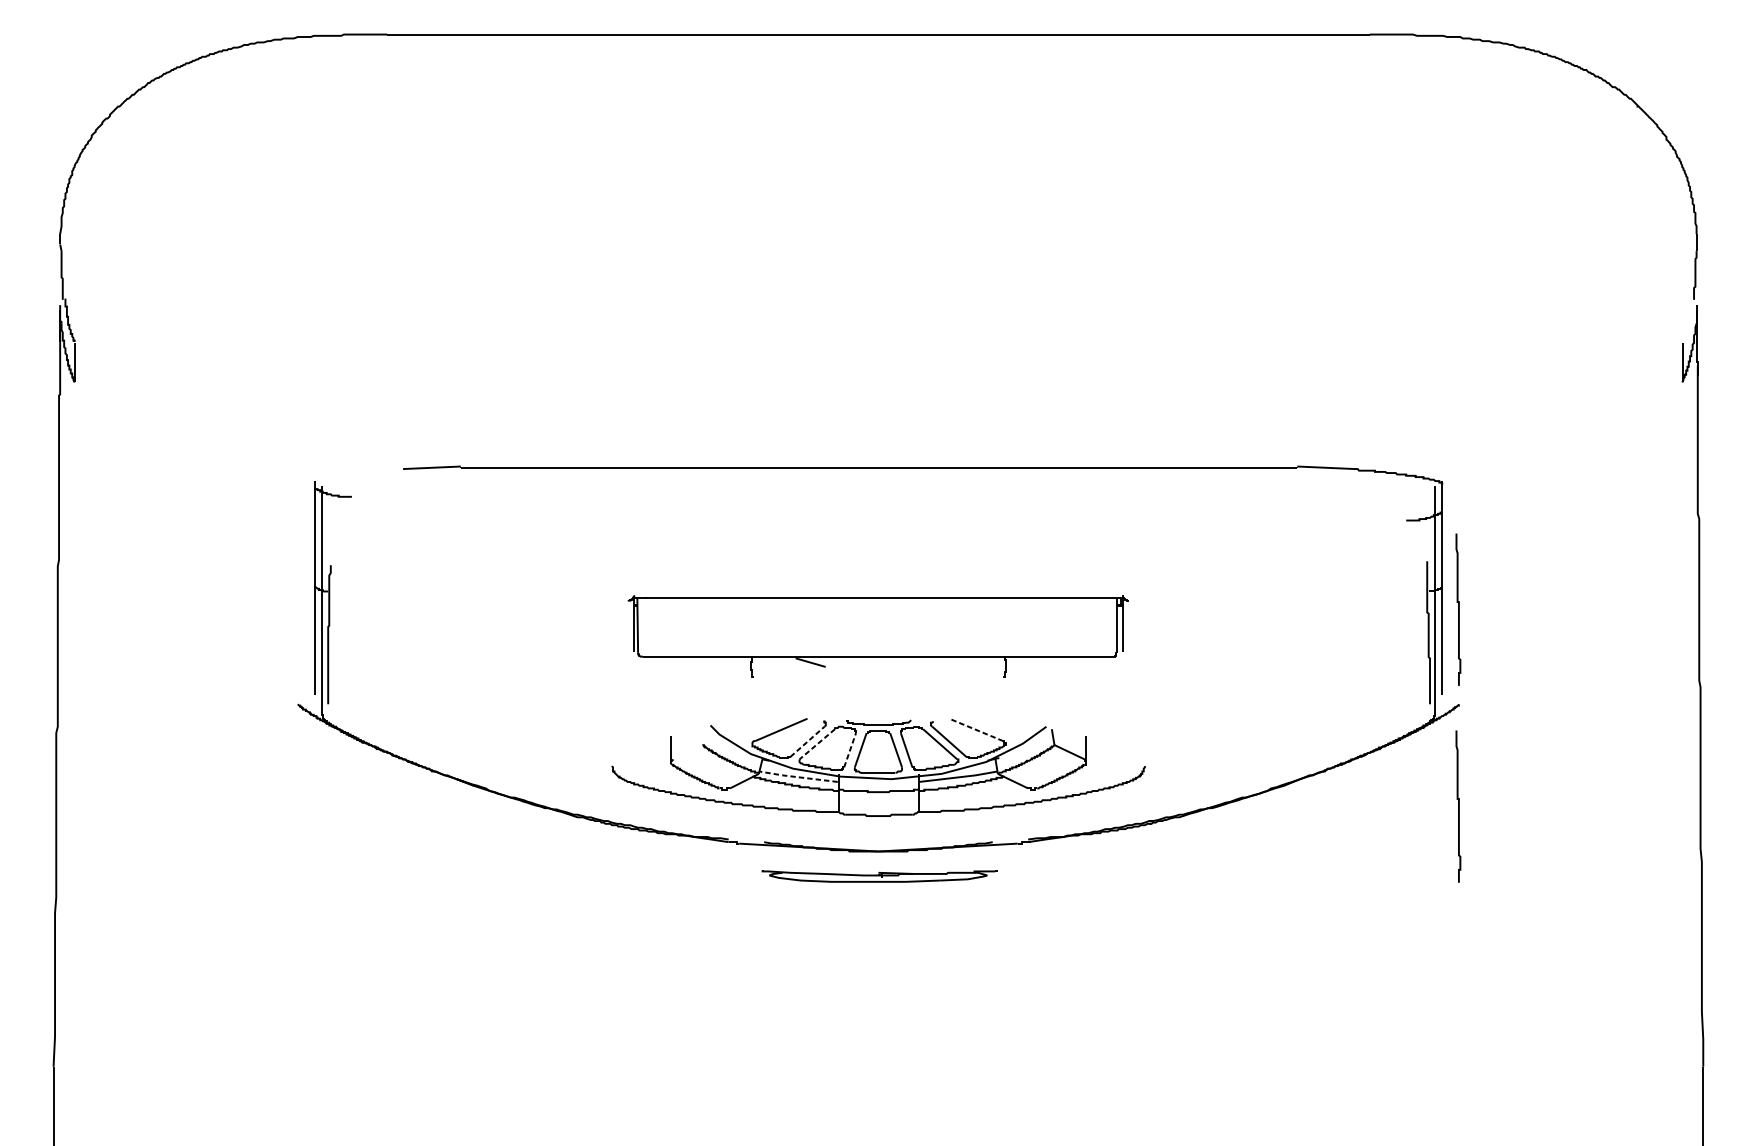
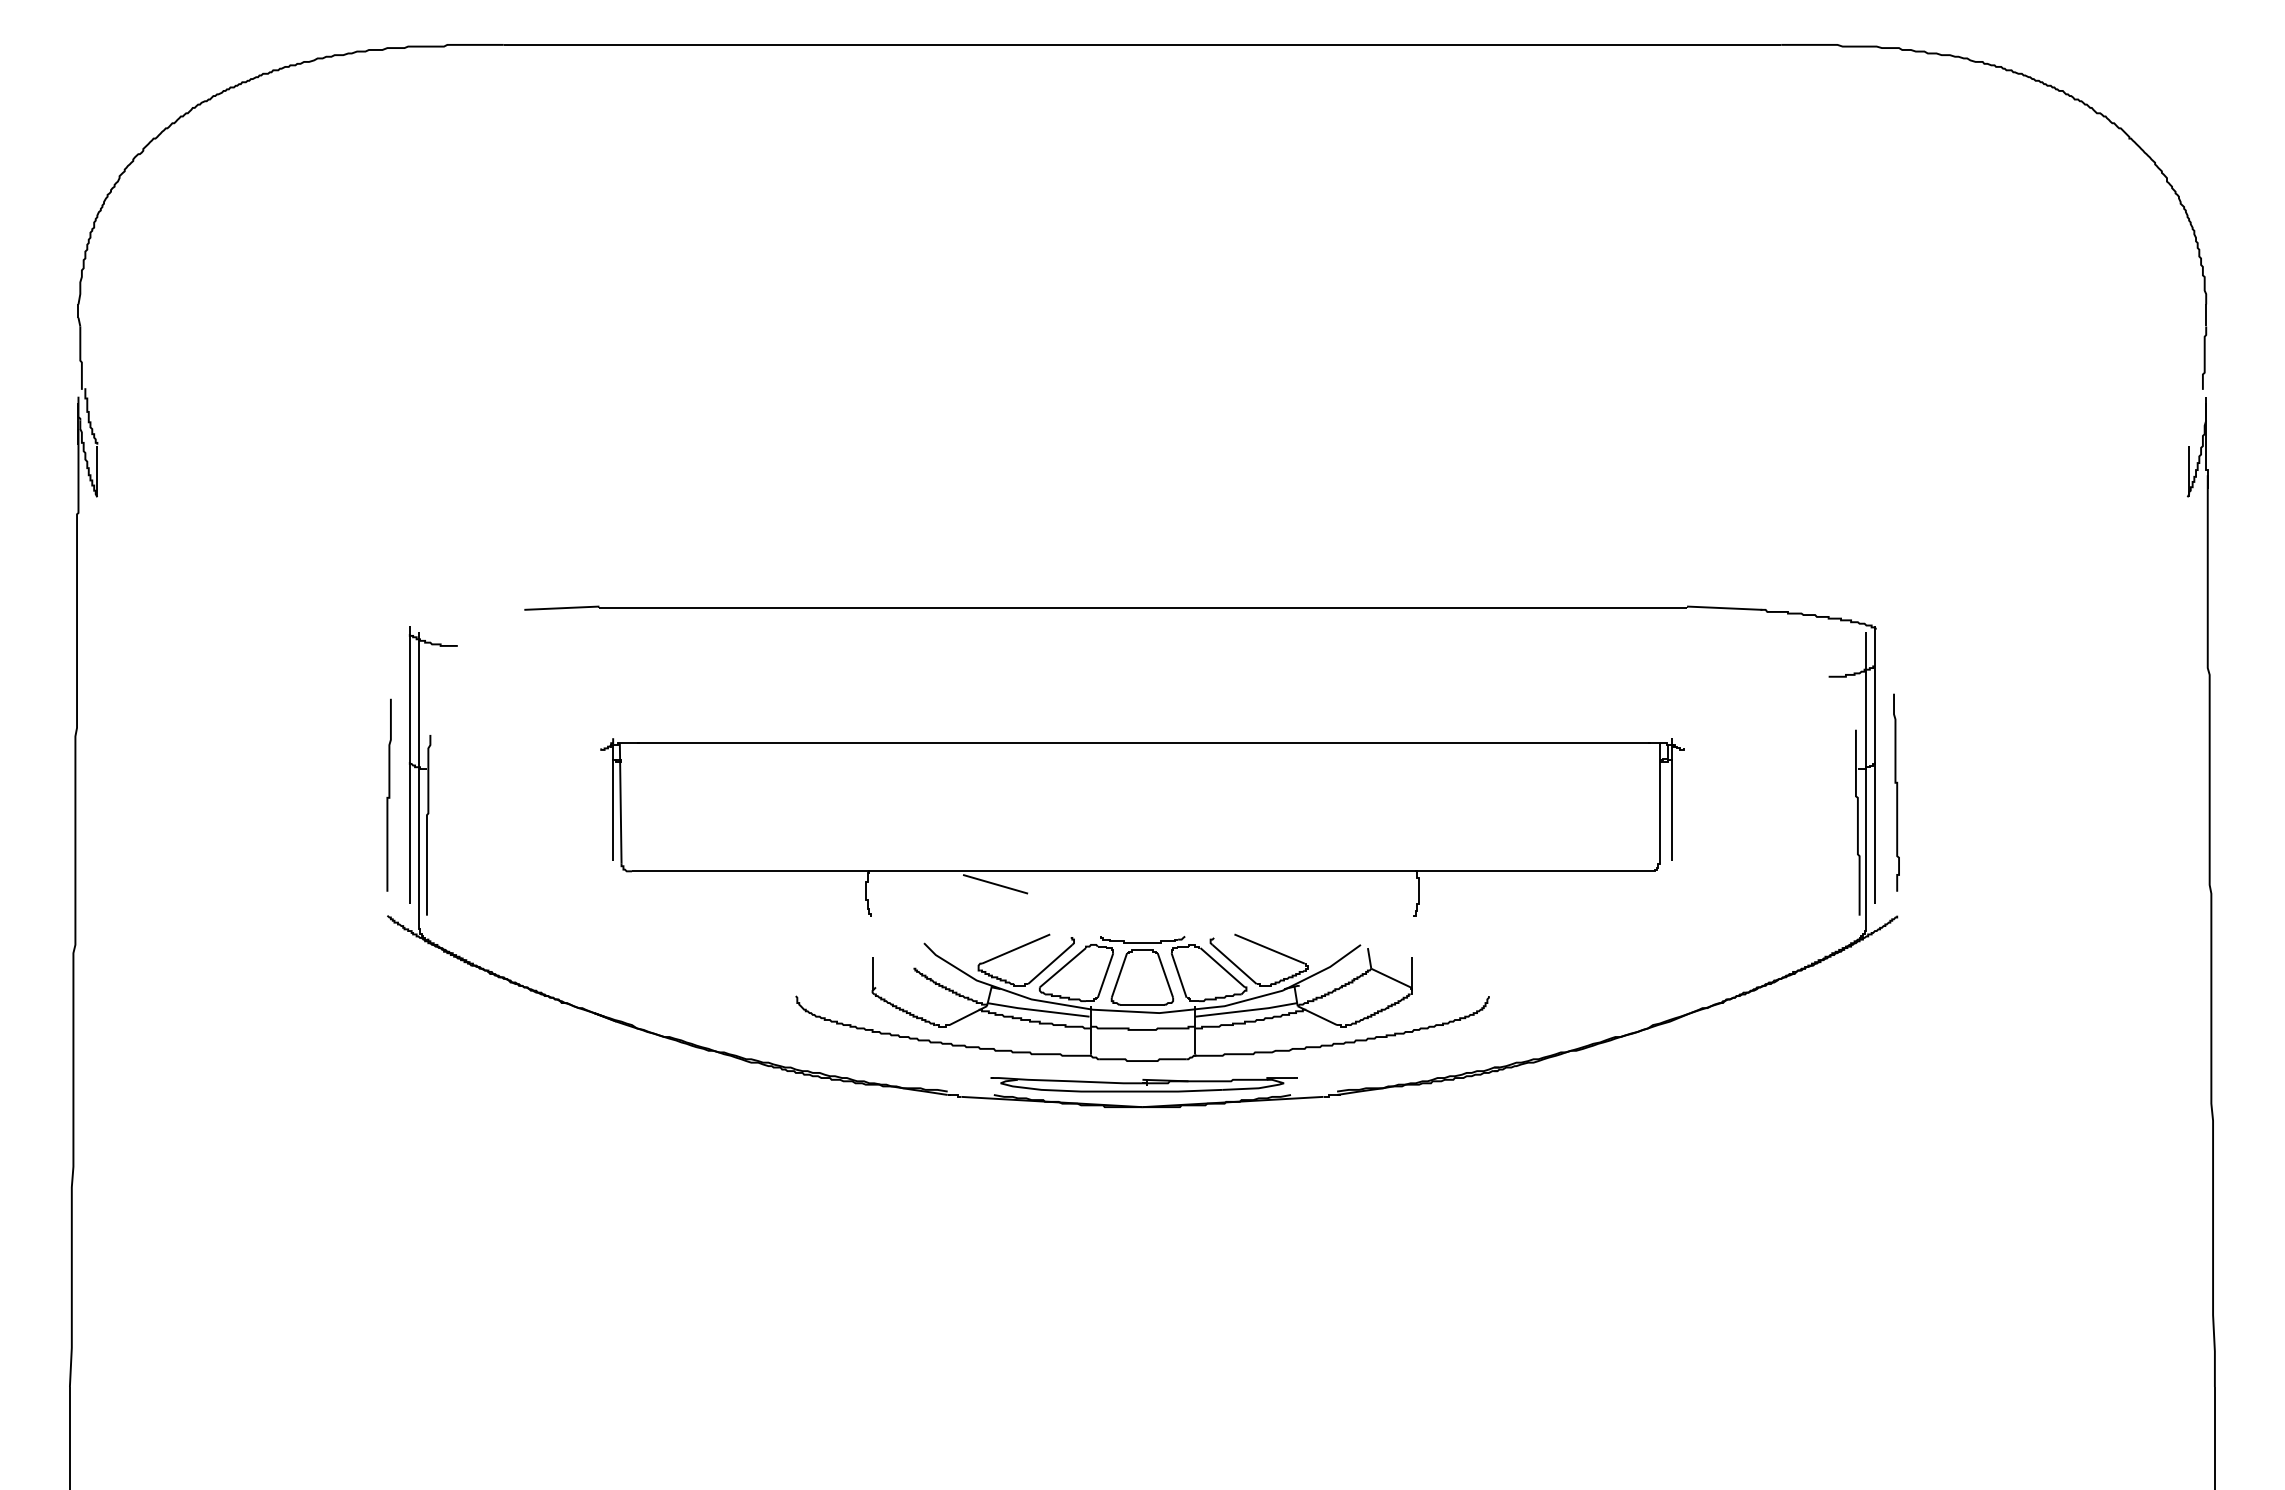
curve: (298, 611) -> (388, 794), added
part: (878, 636) -> (1142, 827), size x1.67
line: (976, 729) -> (1269, 948), dashed -> solid
line: (807, 741) -> (1050, 964), dashed -> solid
line: (816, 744) -> (1062, 968), dashed -> solid
line: (850, 750) -> (1105, 975), dashed -> solid
line: (797, 777) -> (1037, 1010), dashed -> solid
curve: (1458, 806) -> (1896, 1048), removed
part: (879, 876) -> (1143, 1084), moved

